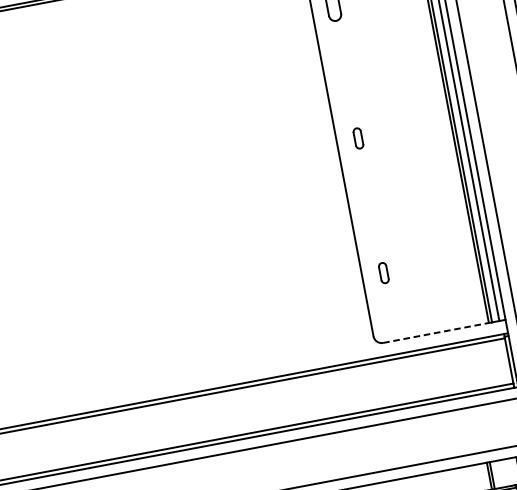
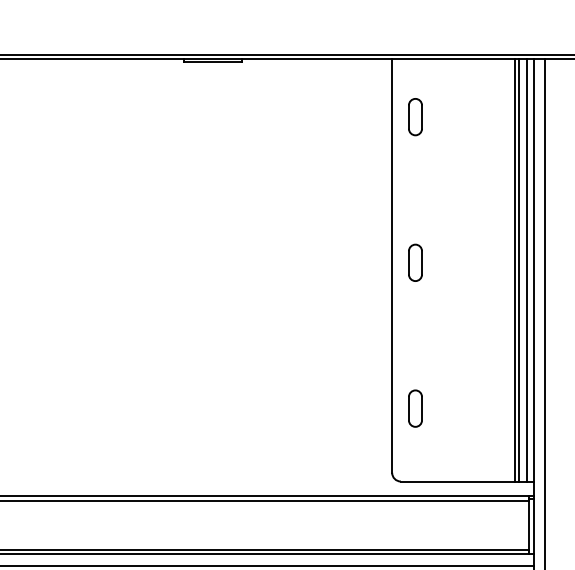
part: (358, 138) -> (415, 262), size x1.67
part: (383, 273) -> (415, 408), size x1.67
line: (436, 332) -> (458, 481), dashed -> solid

